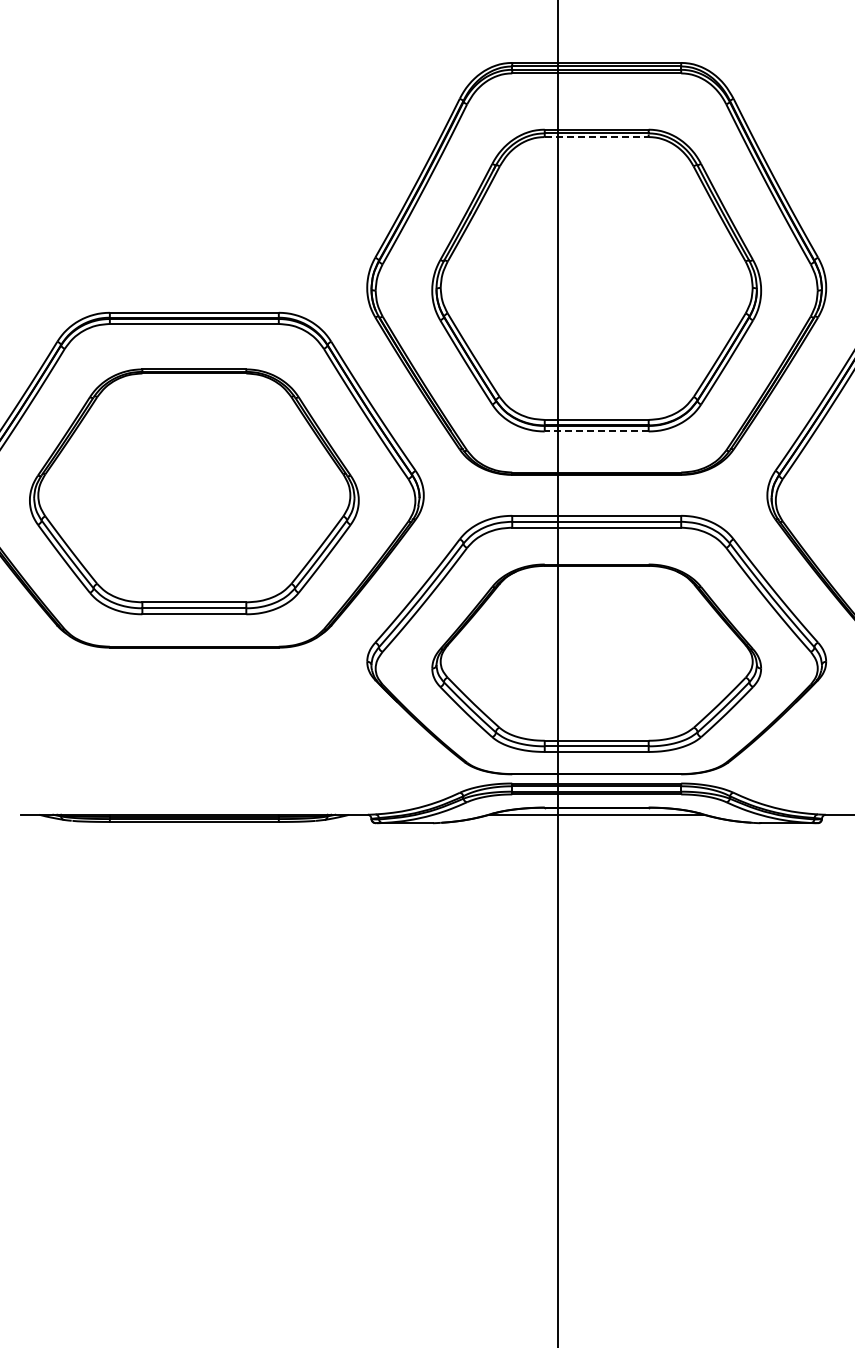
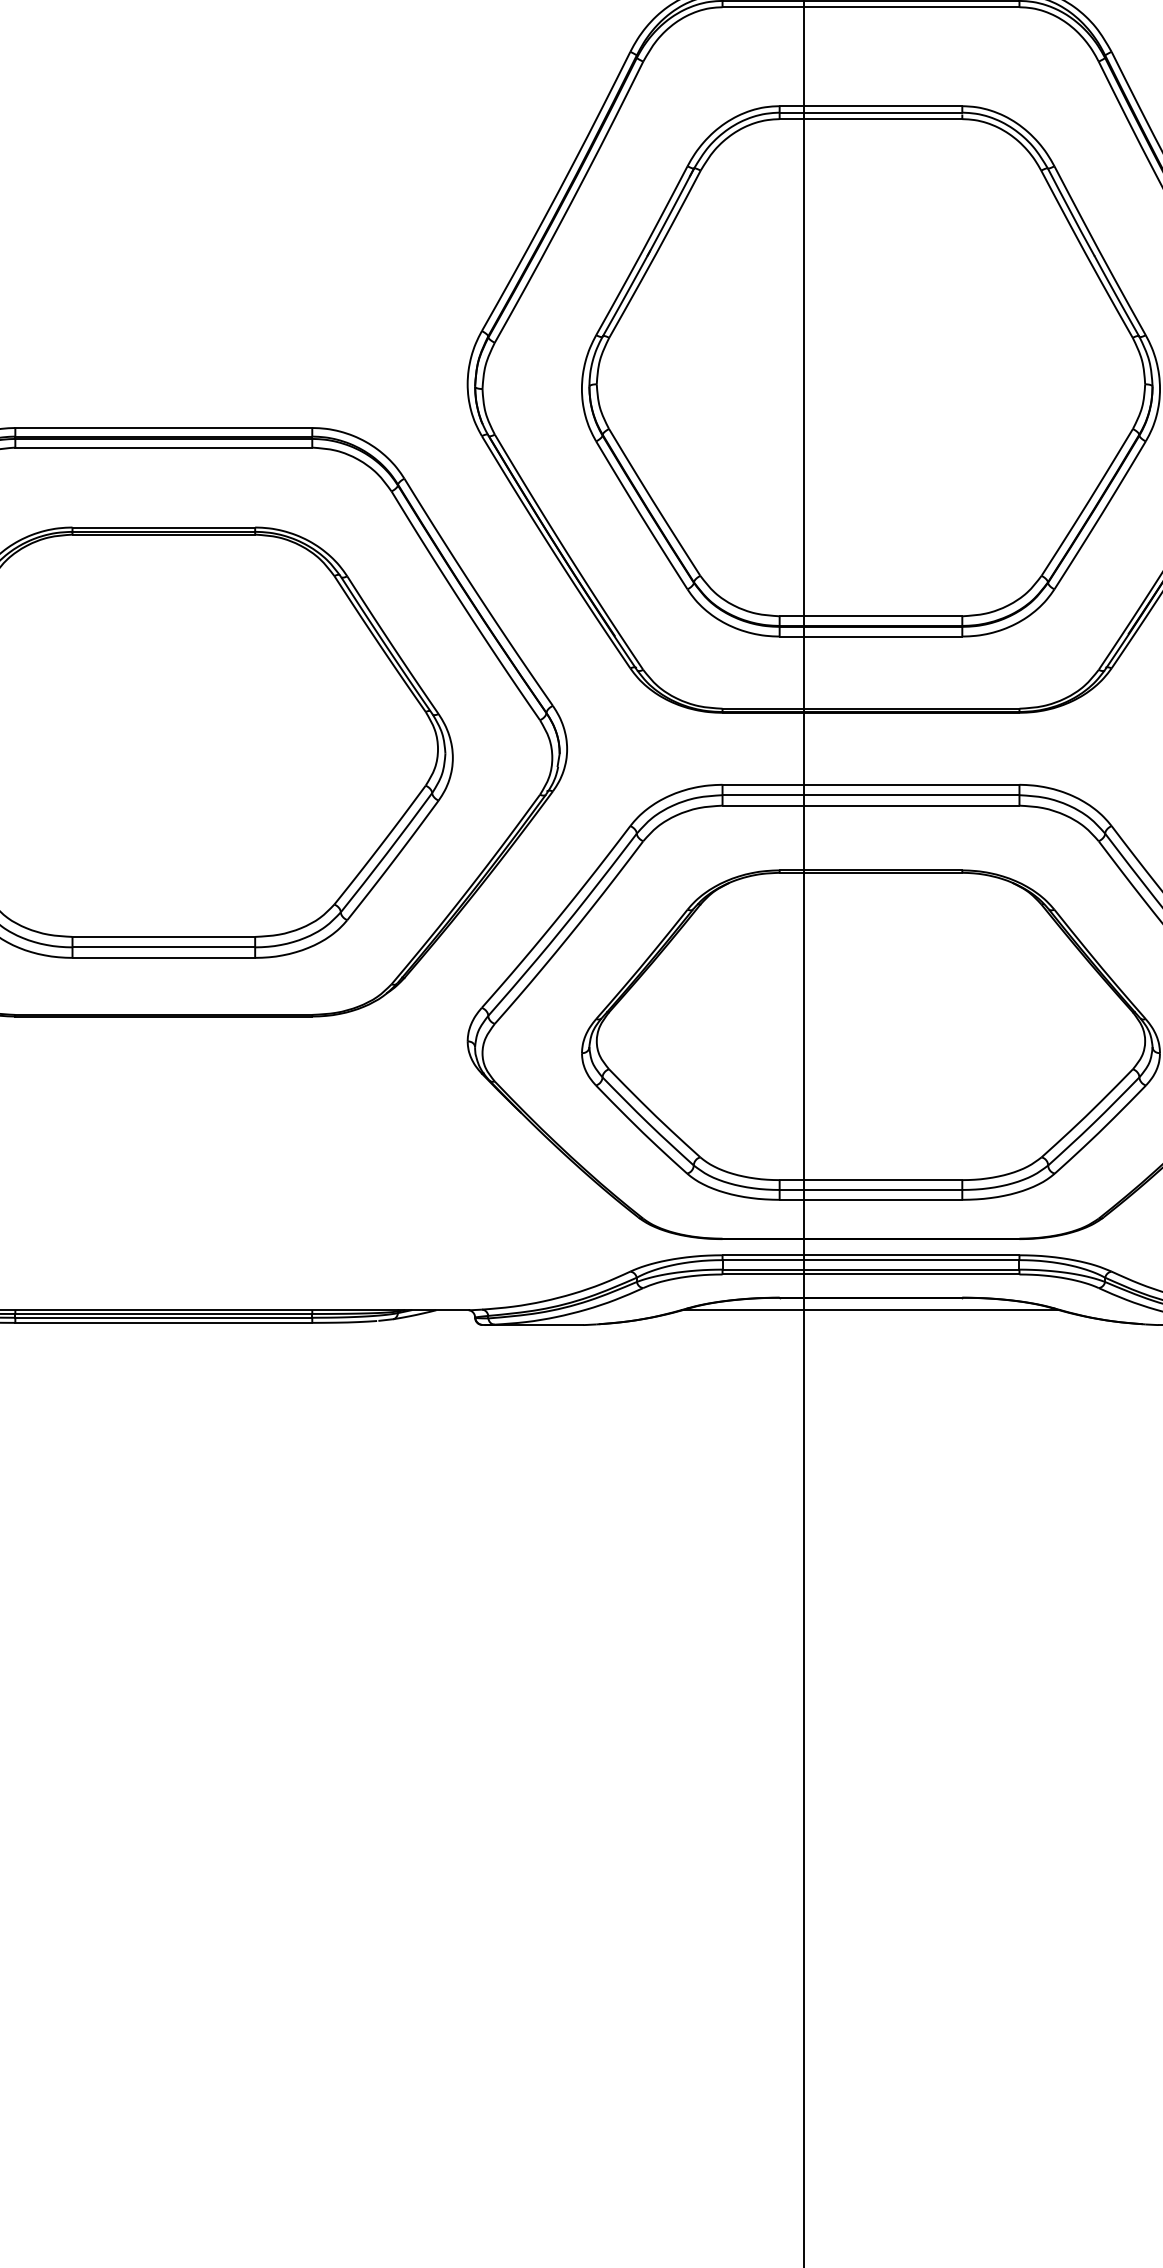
line: (596, 137) -> (870, 119), dashed -> solid
line: (596, 431) -> (870, 636), dashed -> solid

